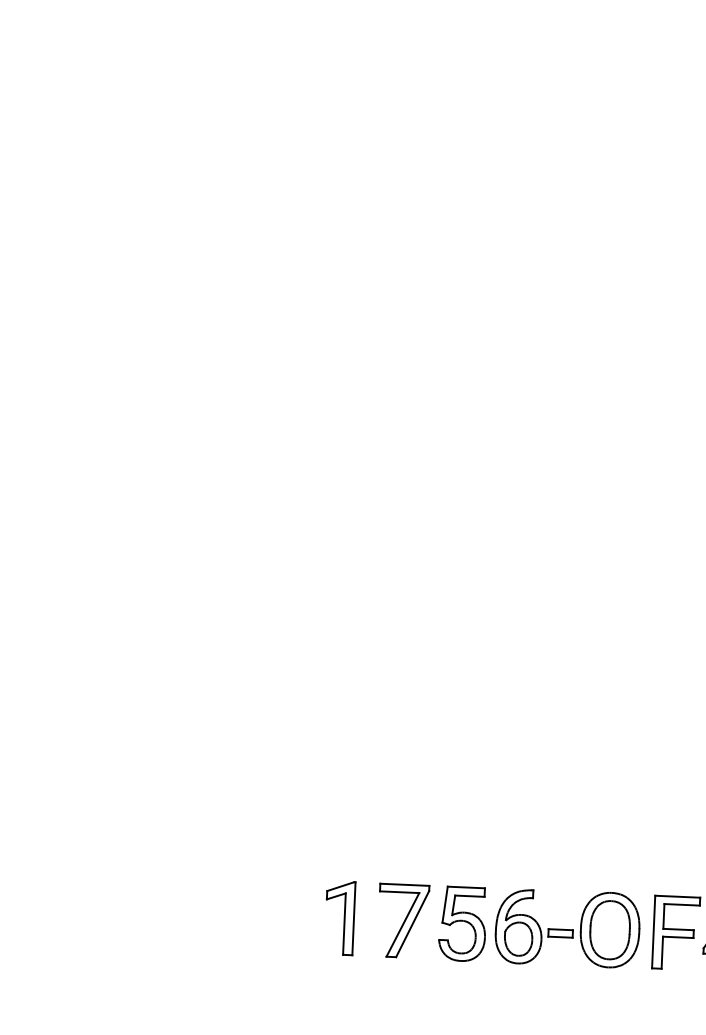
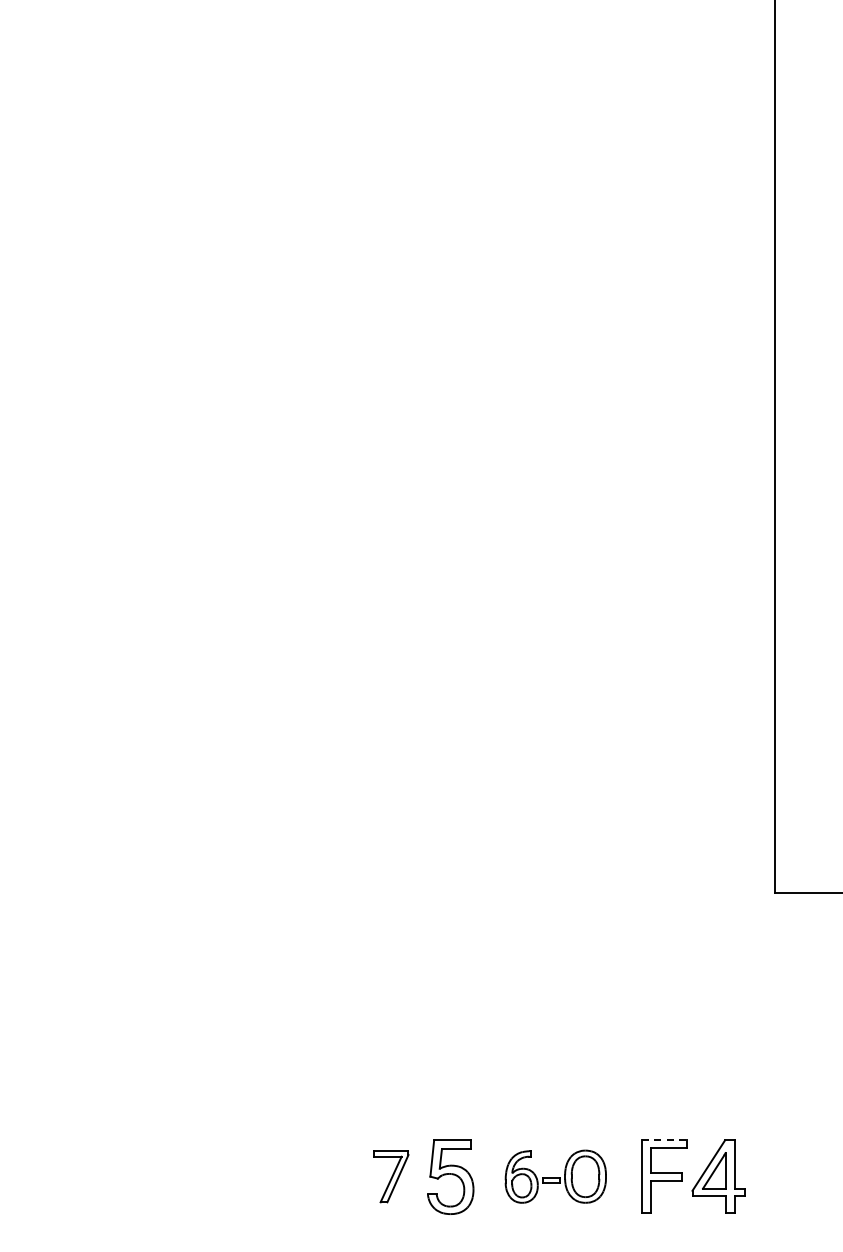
line: (677, 896) -> (664, 1140), solid -> dashed
part: (339, 918) -> (327, 1176), removed
part: (403, 920) -> (391, 1176), size x0.7
part: (567, 927) -> (555, 1176), size x0.7

